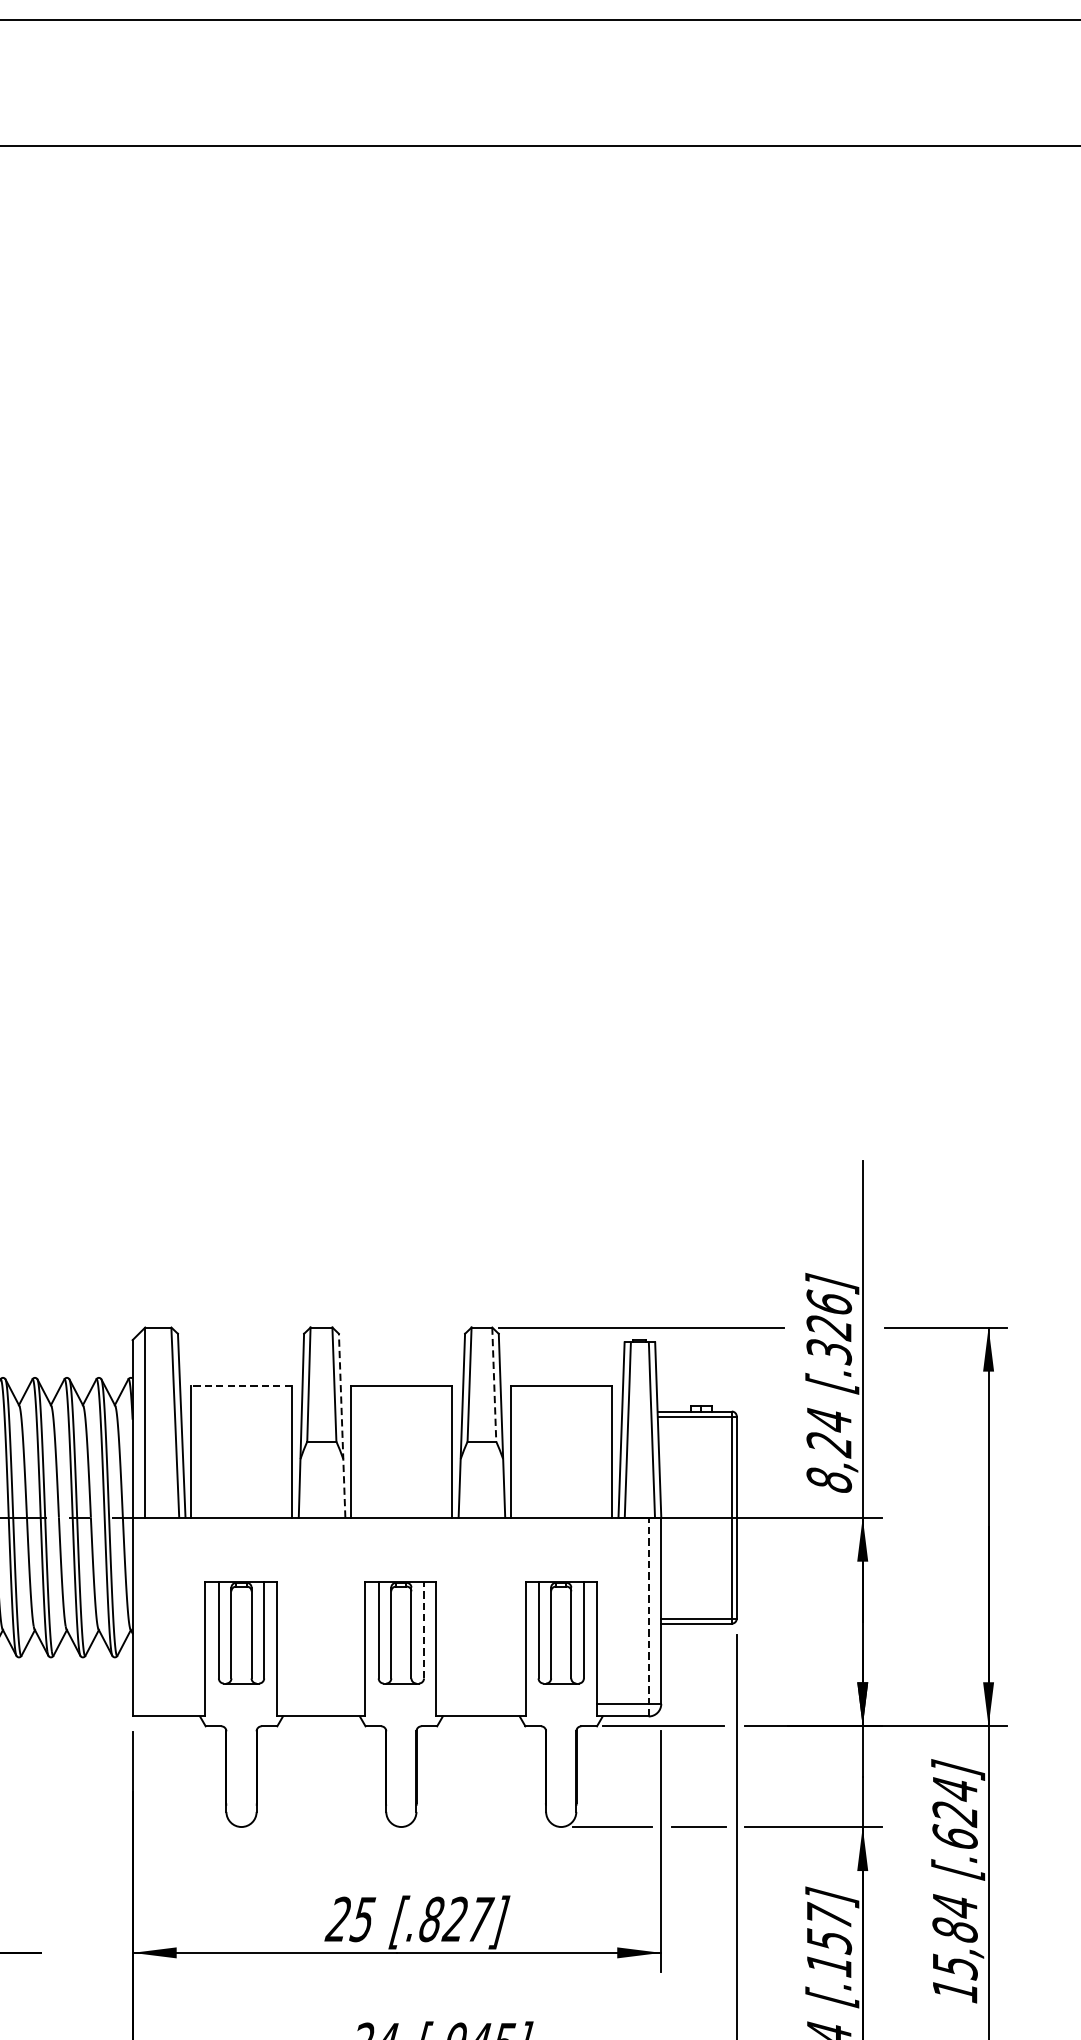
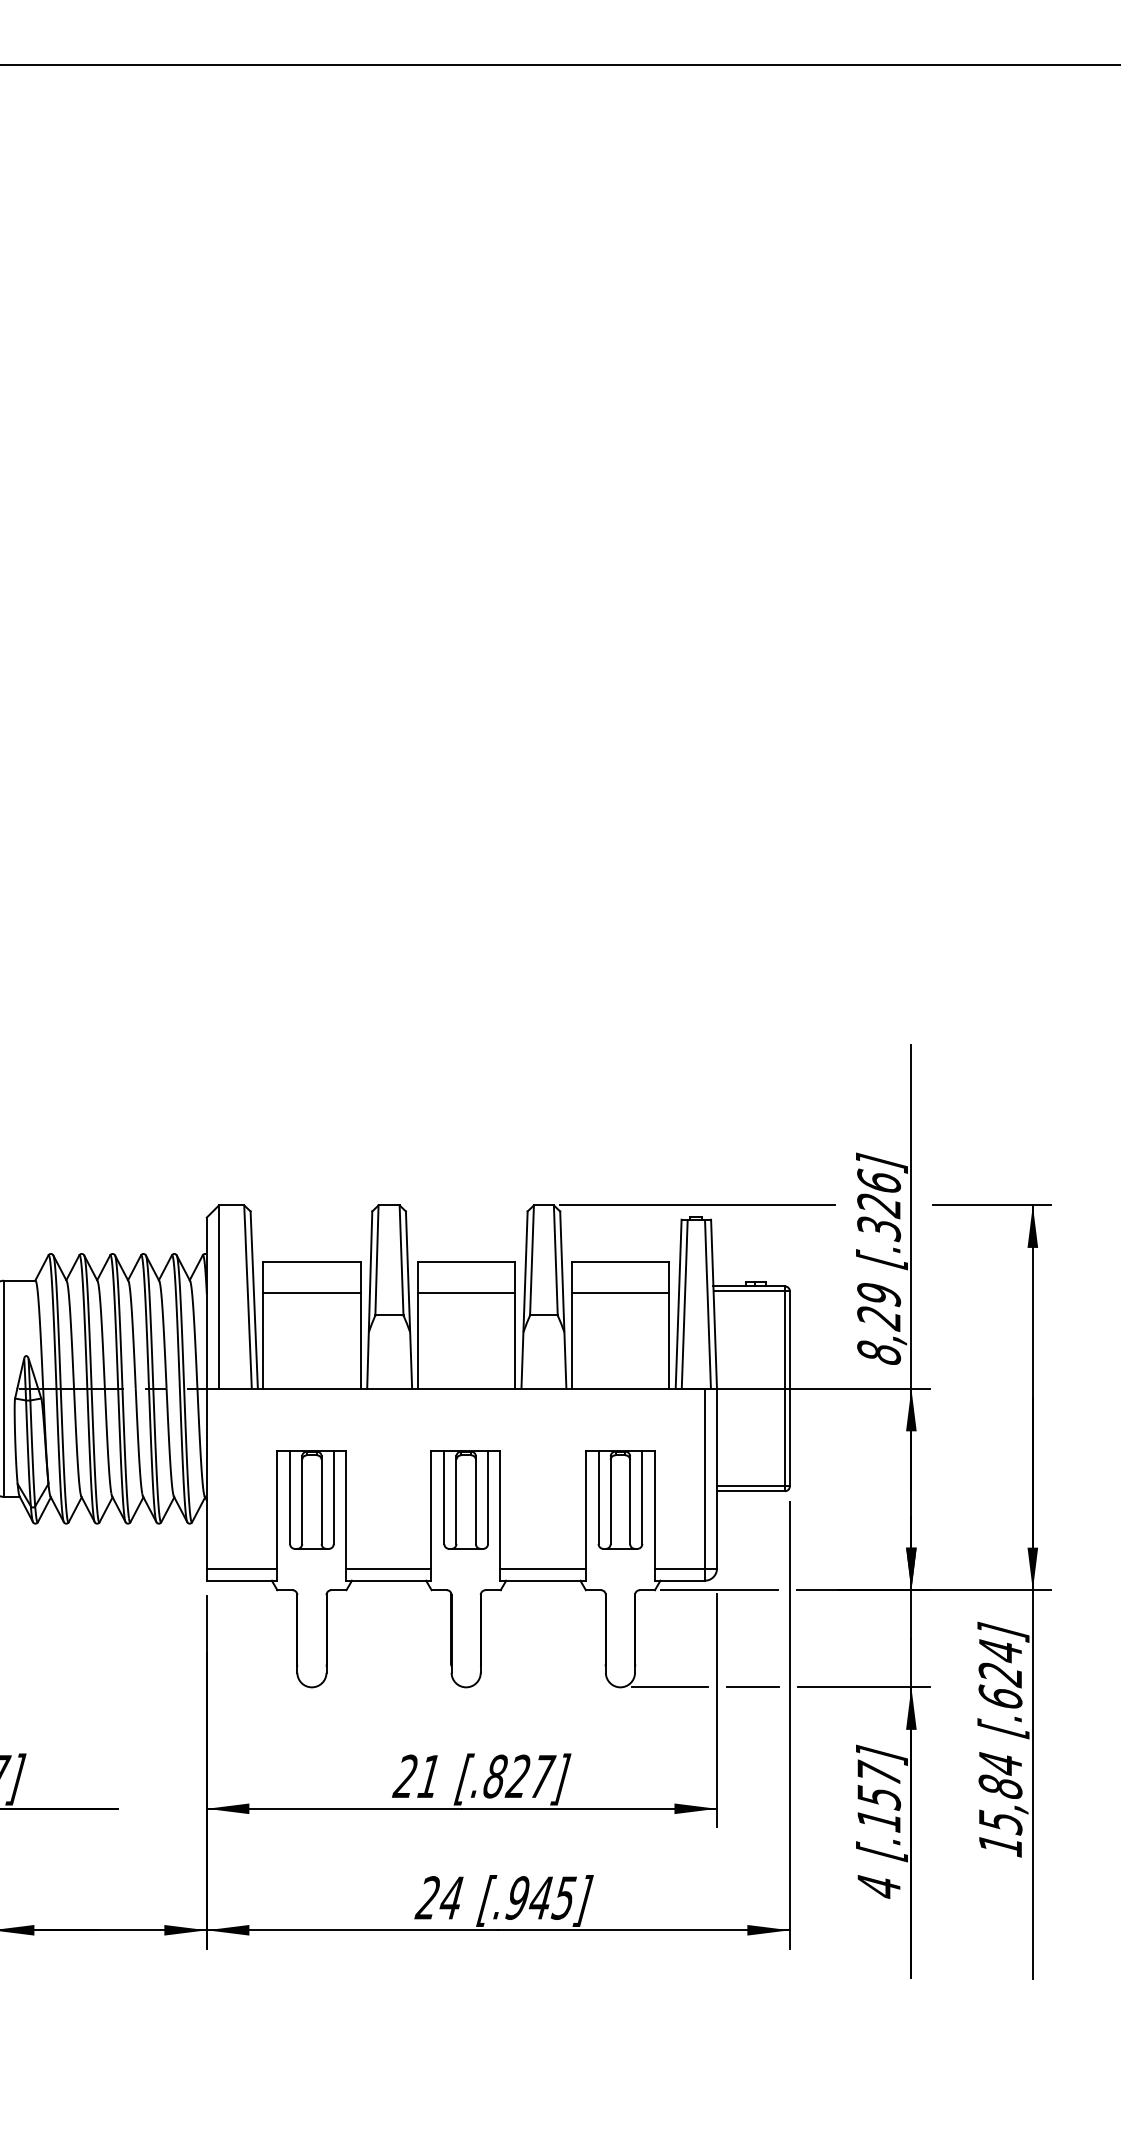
line: (493, 1384) -> (555, 1260), dashed -> solid
line: (241, 1386) -> (311, 1262), dashed -> solid
line: (241, 1418) -> (311, 1293), added
line: (400, 1418) -> (465, 1293), added
line: (561, 1418) -> (620, 1293), added
text: (829, 1419) -> (879, 1294), 8,24 -> 8,29
line: (342, 1426) -> (409, 1300), dashed -> solid
line: (648, 1616) -> (704, 1484), dashed -> solid
line: (424, 1630) -> (488, 1497), dashed -> solid
line: (168, 1703) -> (241, 1568), added
line: (320, 1703) -> (388, 1568), added
line: (481, 1703) -> (543, 1568), added
text: (362, 1919) -> (428, 1776), 25 -> 21

